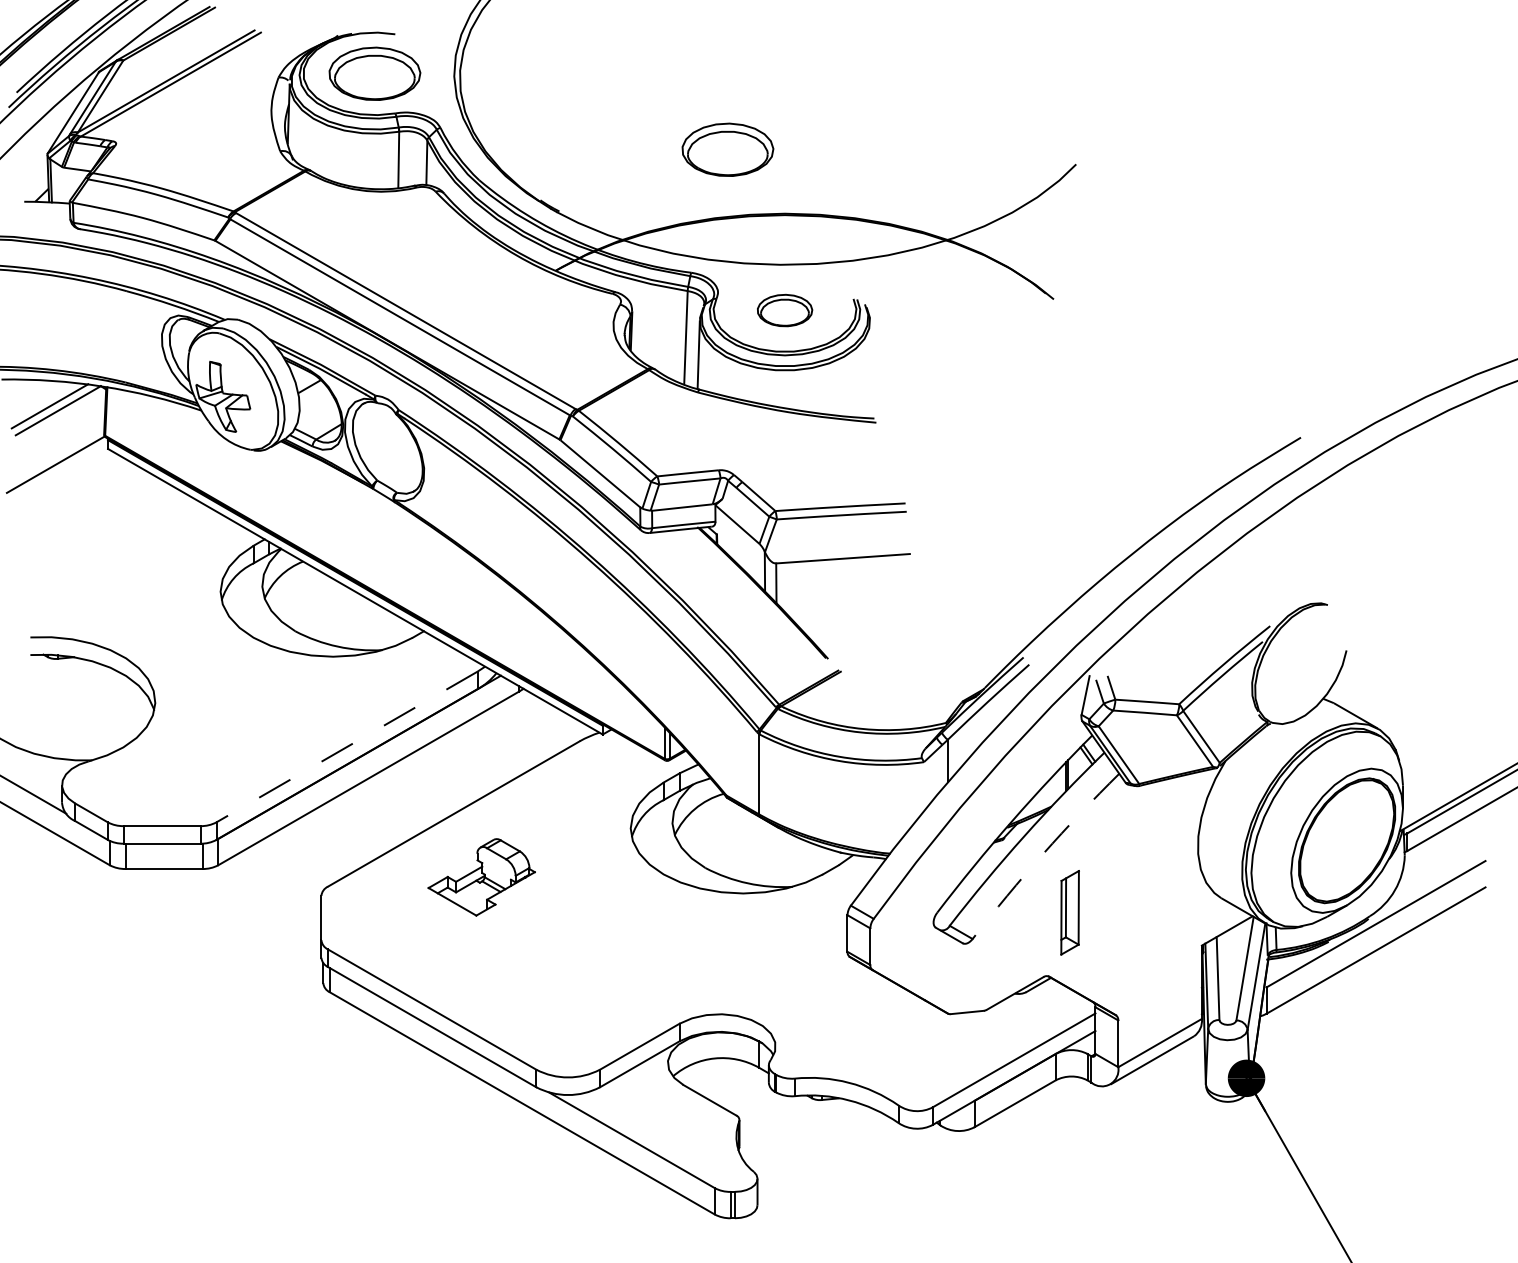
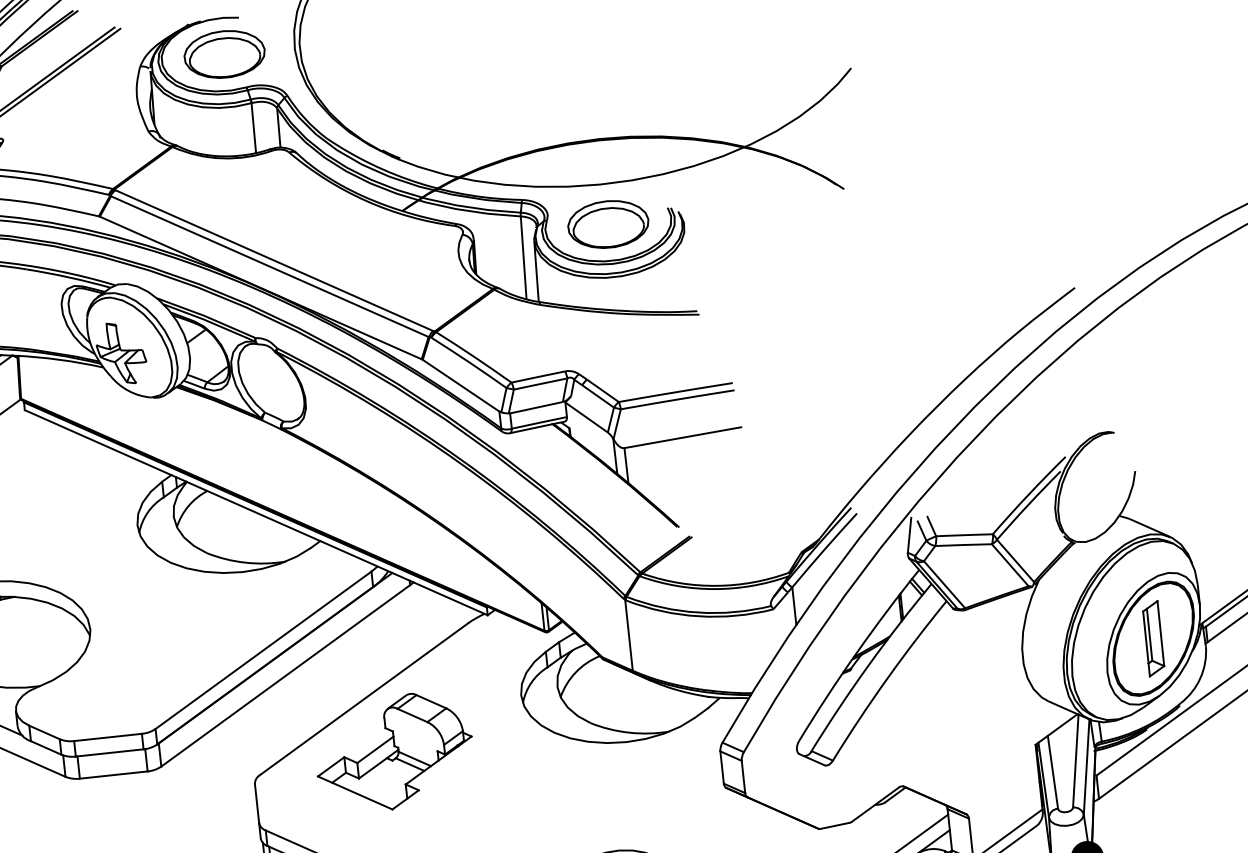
part: (727, 149) -> (542, 87), removed
part: (784, 310) -> (607, 224), size x1.67
line: (347, 746) -> (263, 649), dashed -> solid
arc: (1043, 853) -> (887, 678), dashed -> solid
part: (481, 877) -> (394, 752), size x1.67
part: (1069, 912) -> (1153, 638), moved

